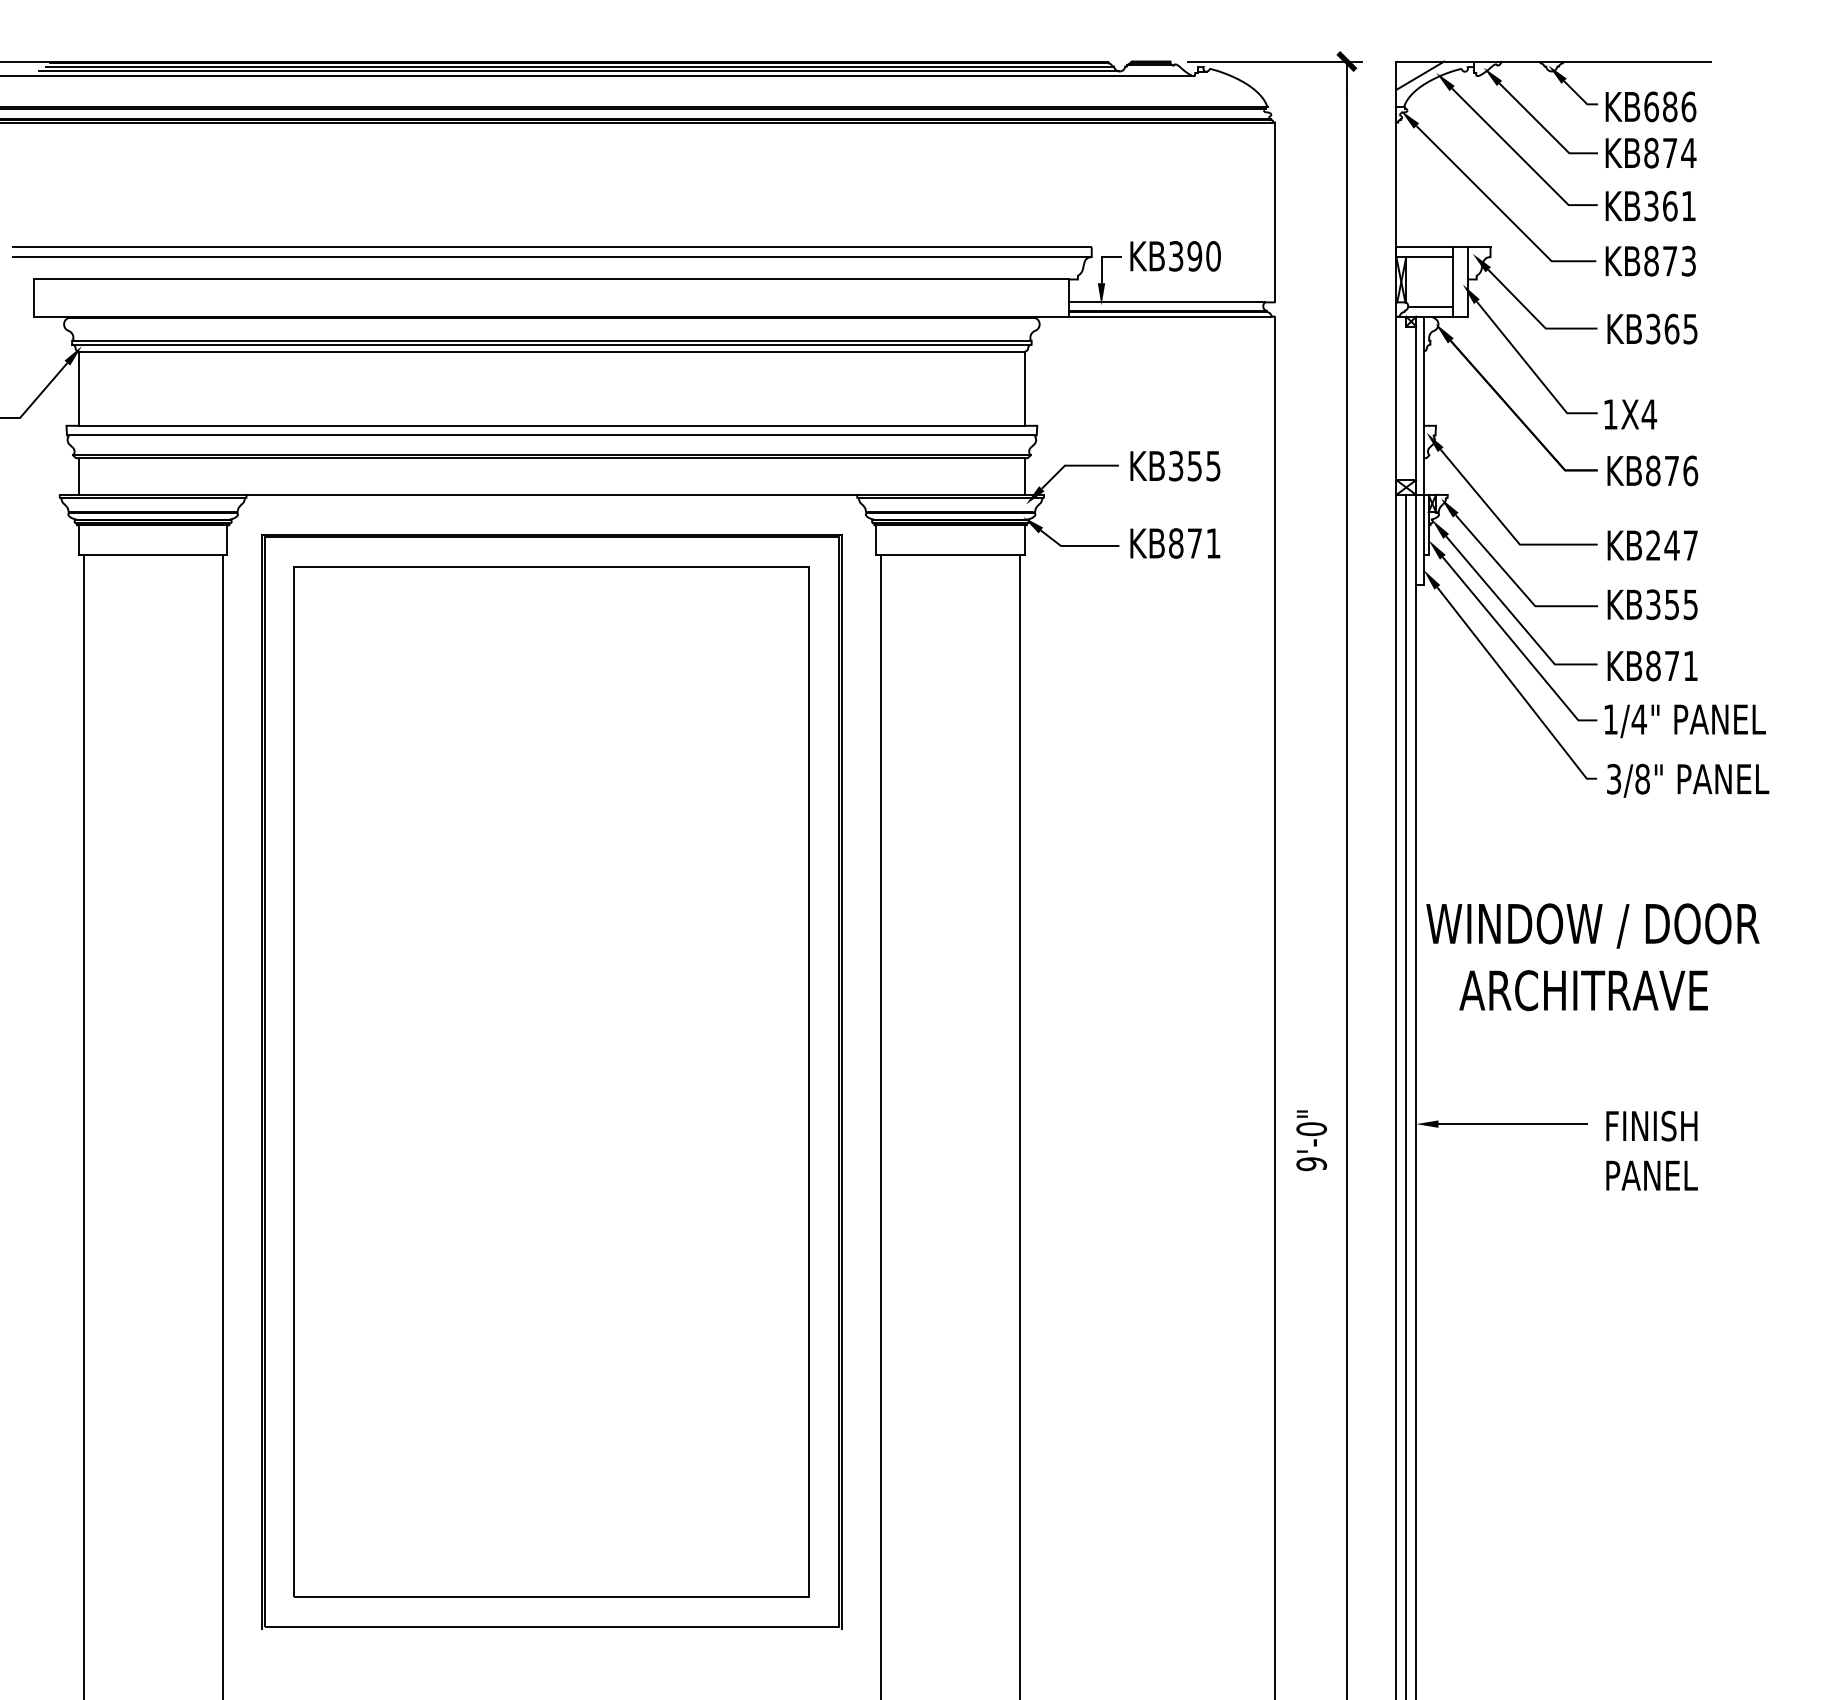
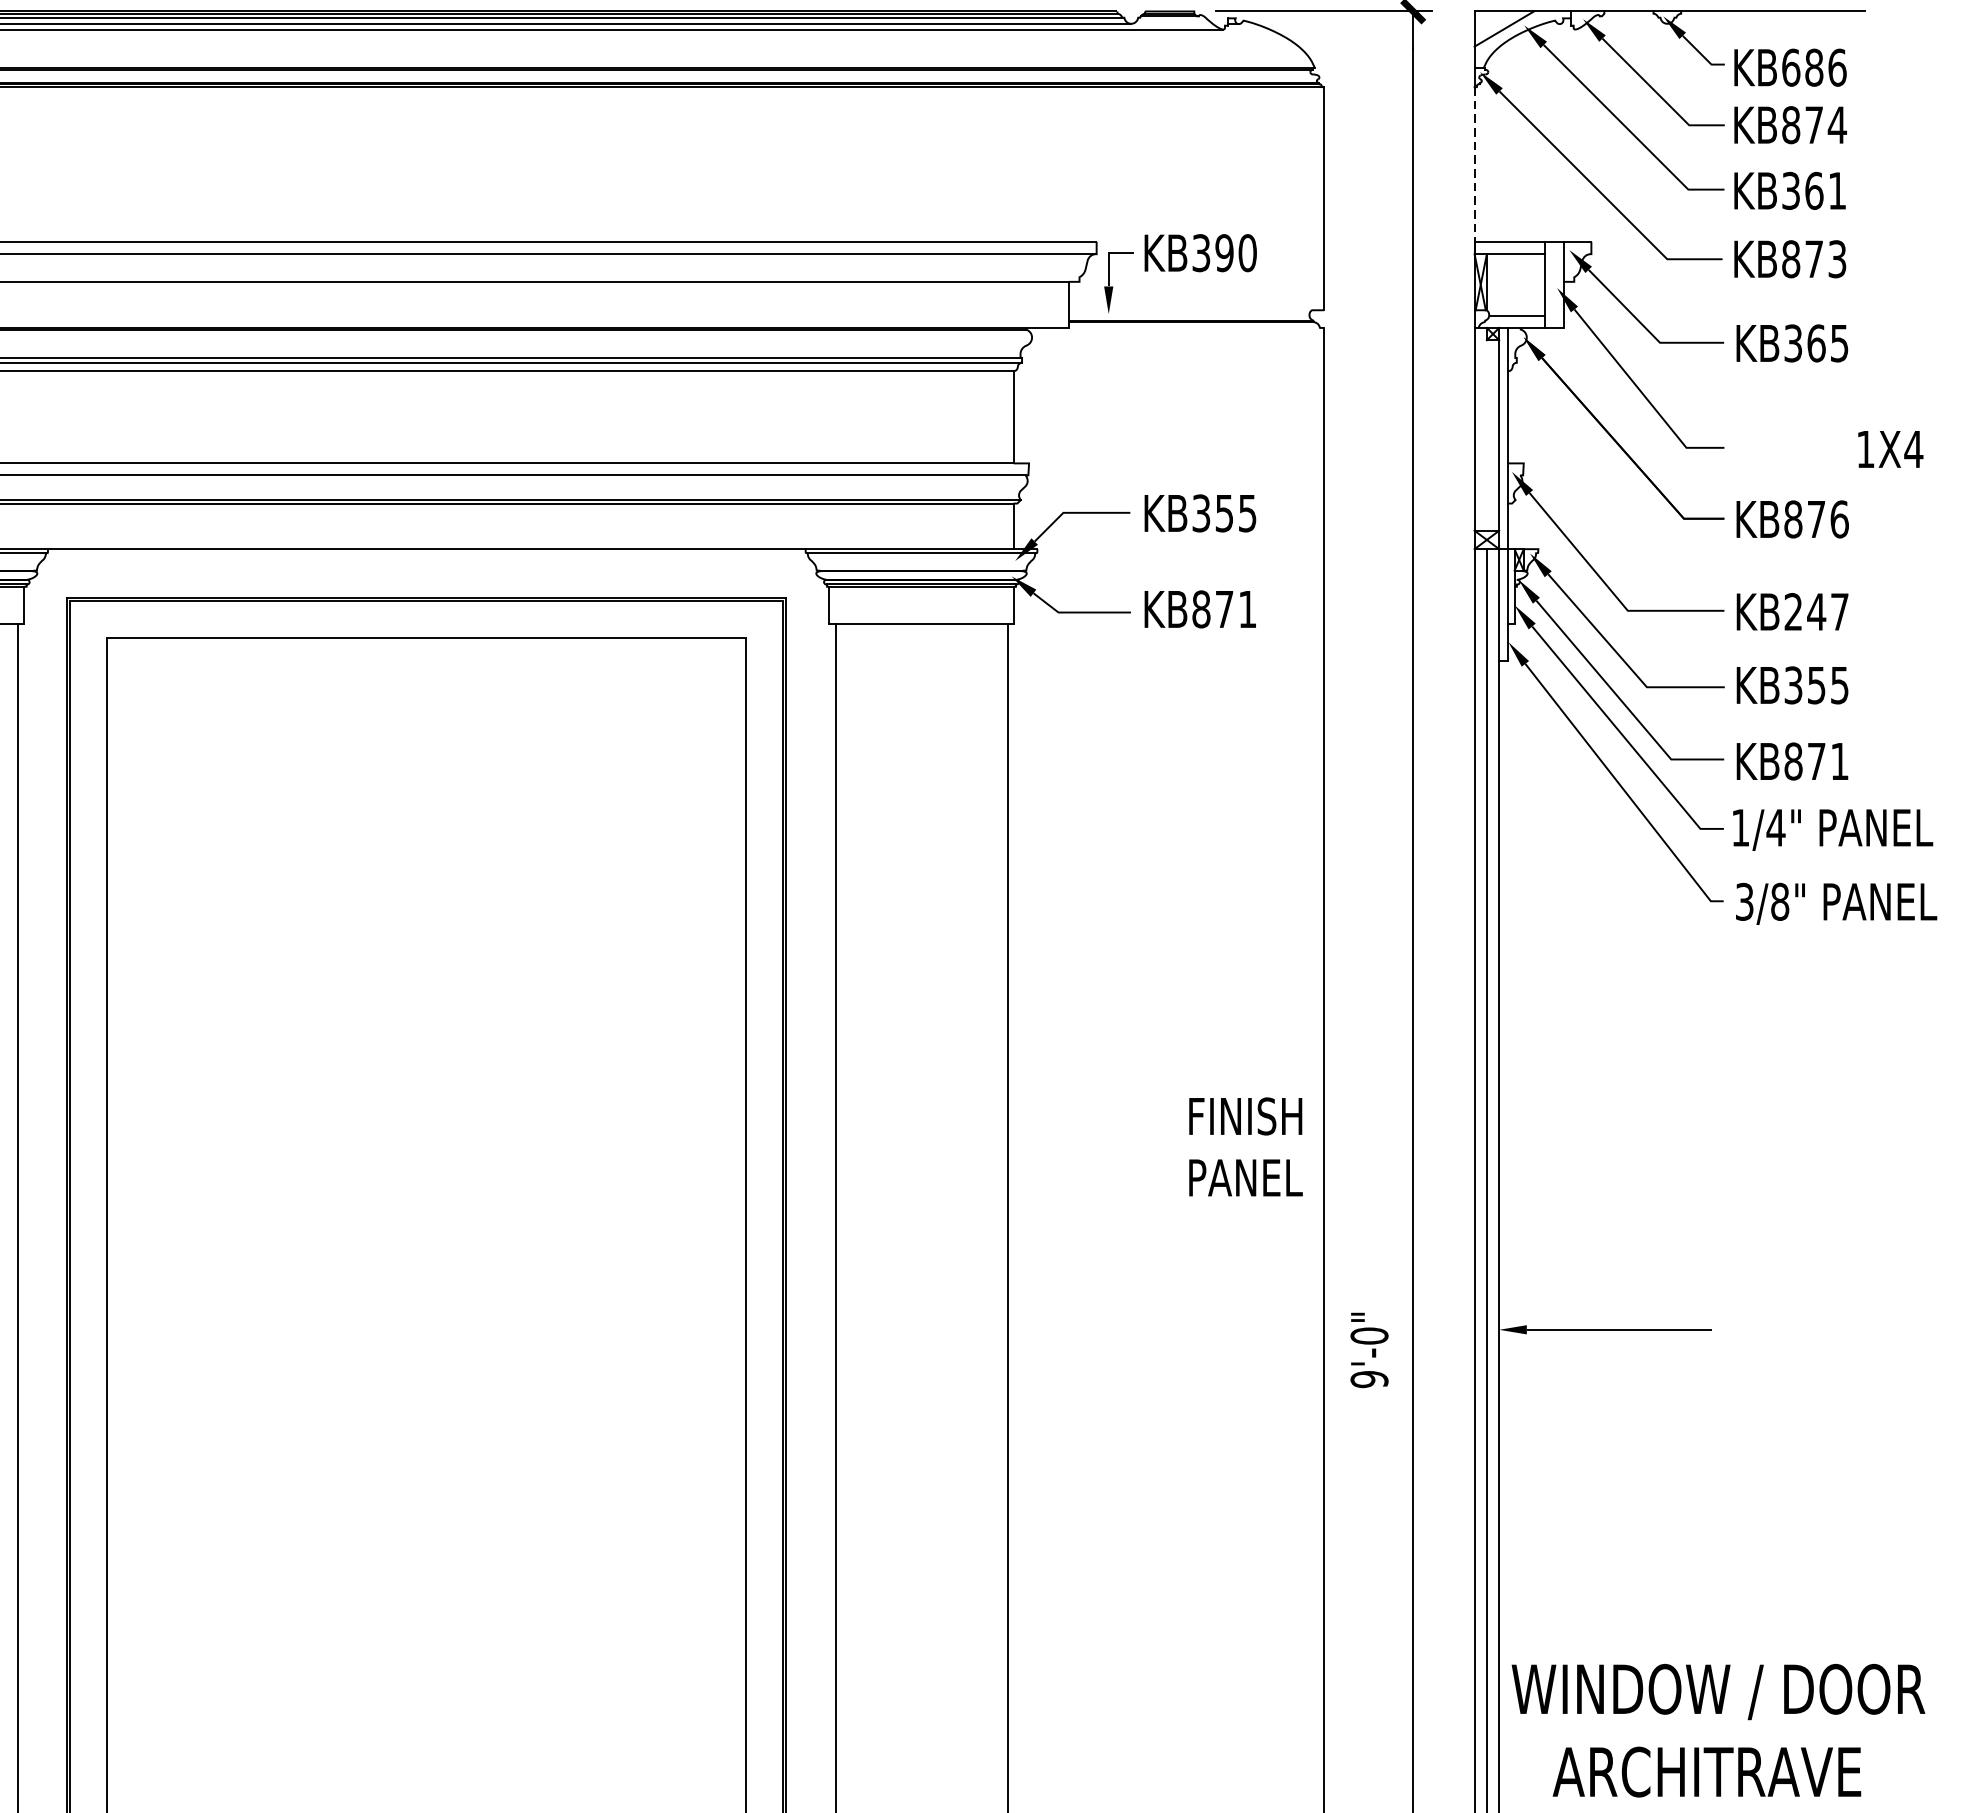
line: (1396, 185) -> (1474, 165), solid -> dashed
line: (1167, 302) -> (1190, 310), removed
line: (1170, 316) -> (1194, 327), removed
text: (1630, 414) -> (1890, 449), moved
text: (1592, 957) -> (1717, 1731), moved
text: (1651, 1150) -> (1245, 1146), moved

